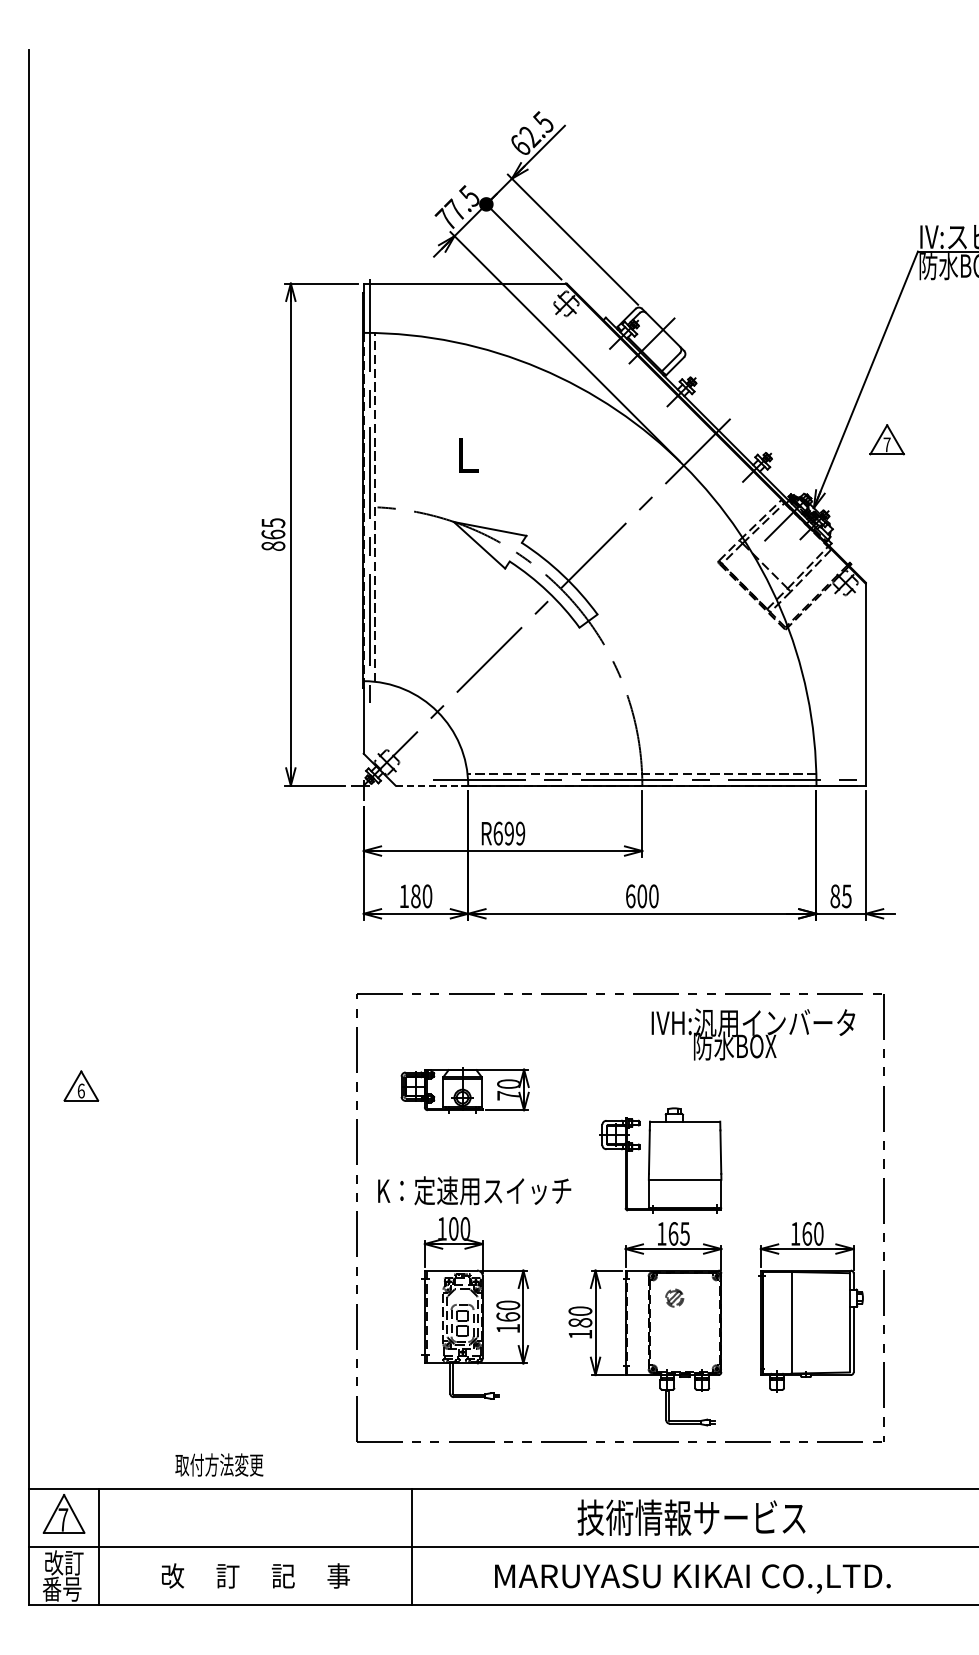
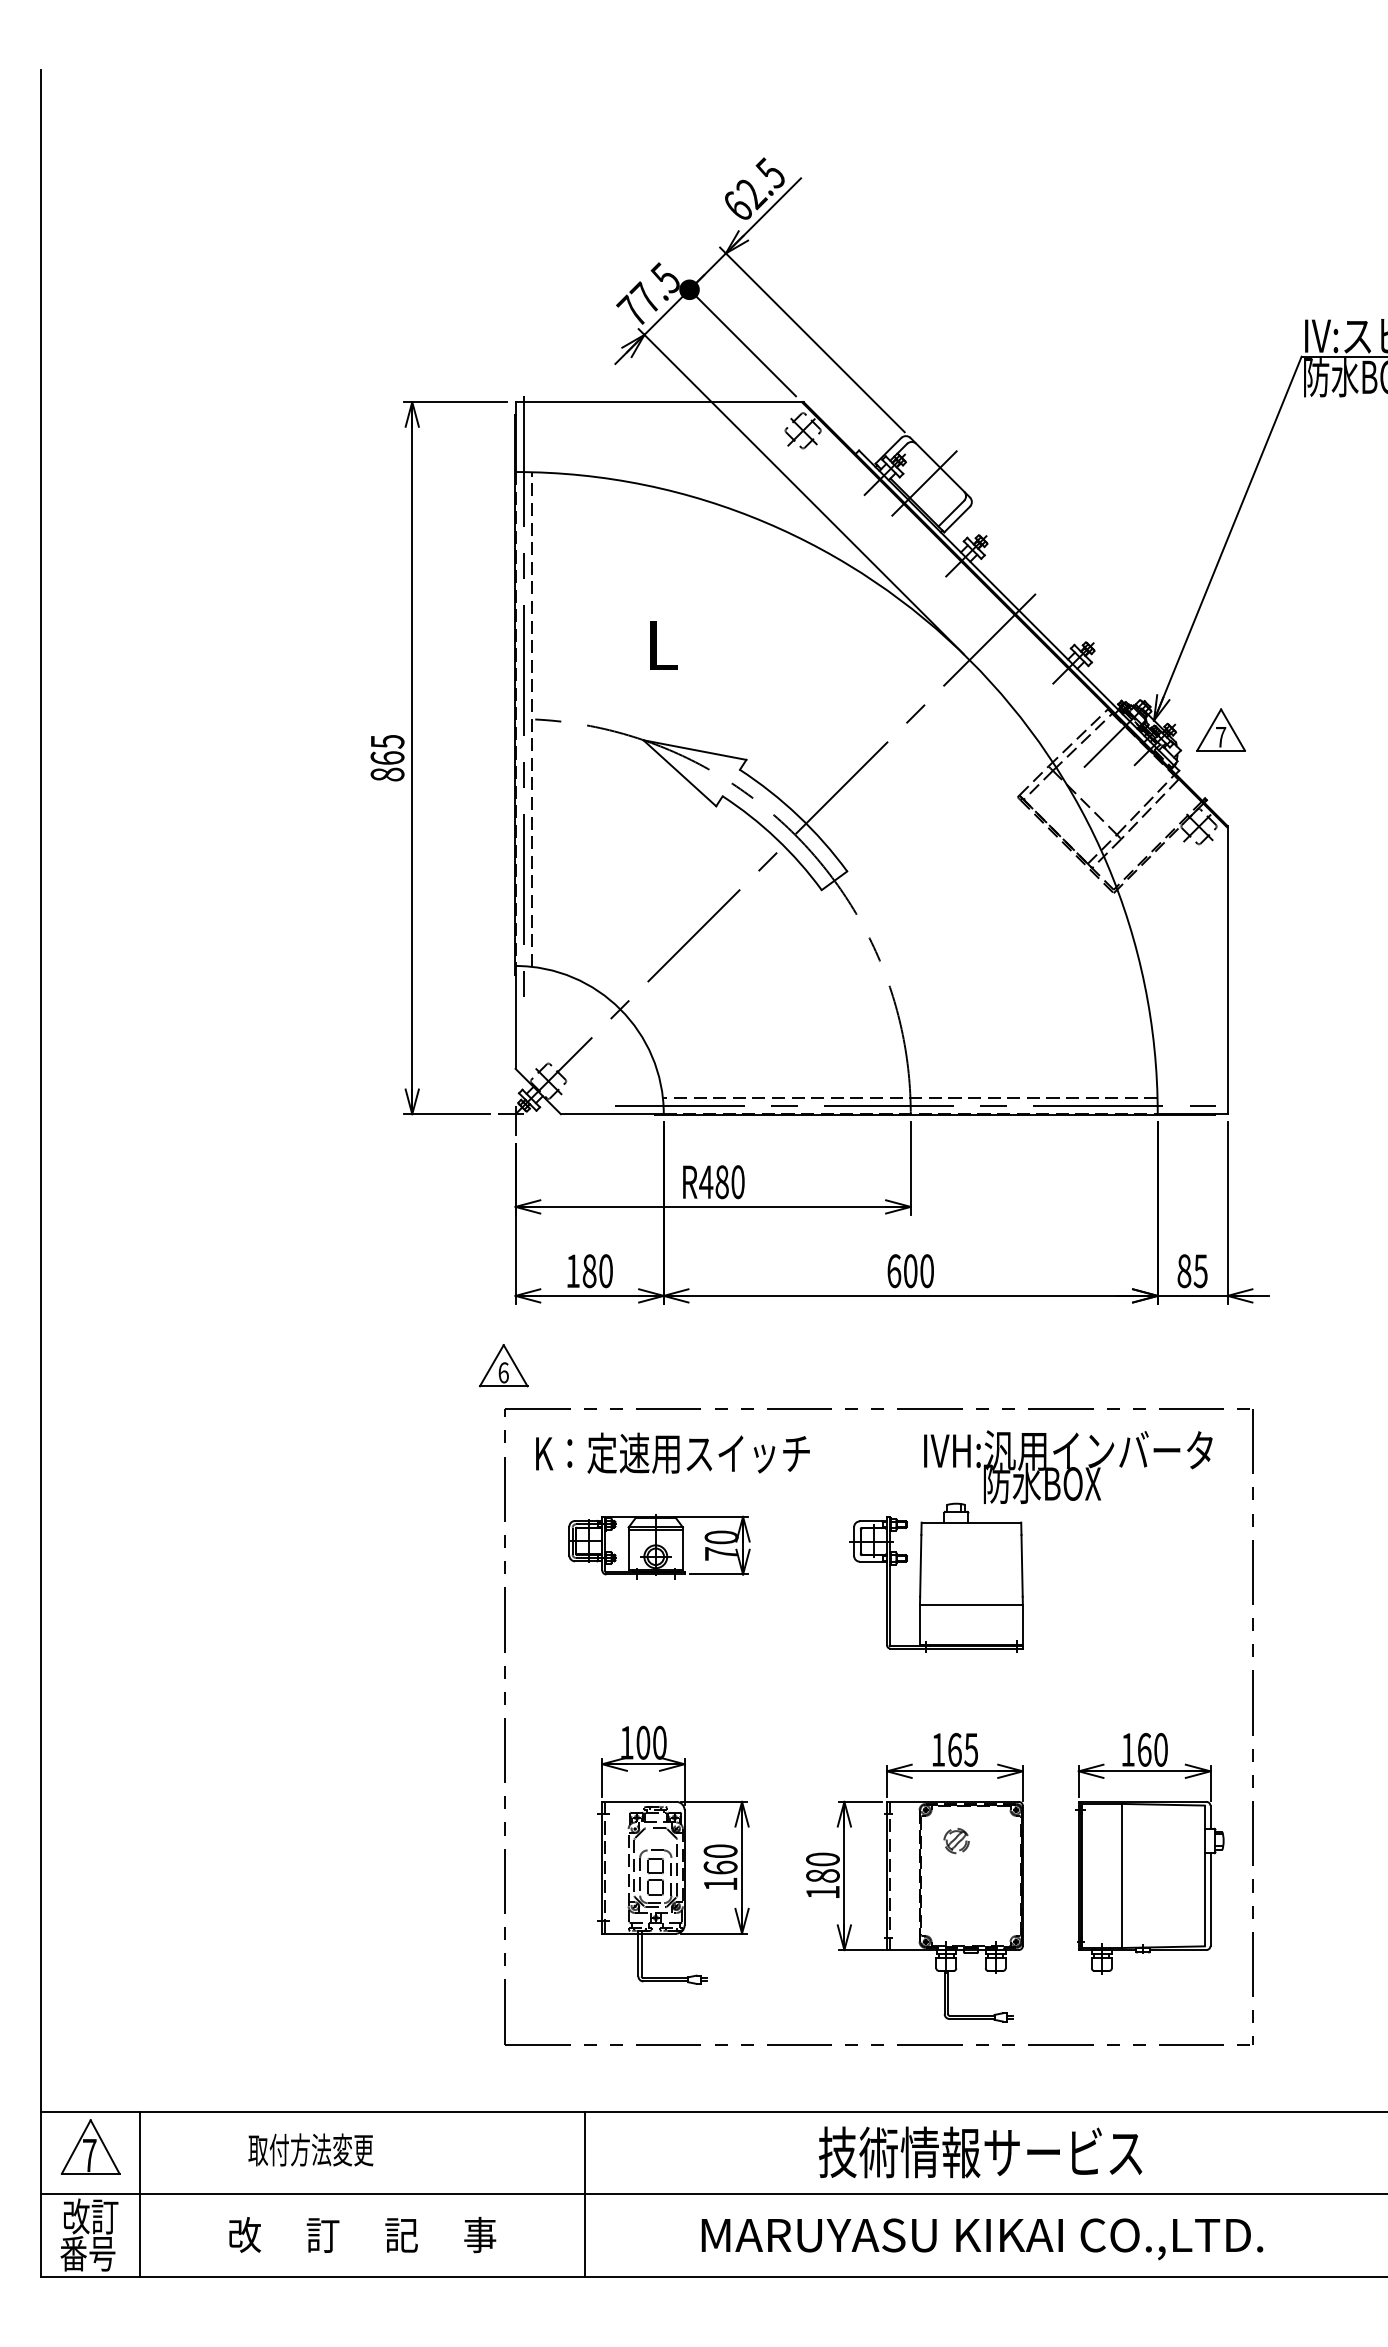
part: (886, 439) -> (1220, 729), moved
line: (432, 785) -> (613, 1113), dashed -> solid
text: (509, 833) -> (722, 1182), R699 -> R480
part: (81, 1085) -> (503, 1364), moved
part: (660, 1160) -> (936, 1577), moved
text: (474, 1190) -> (672, 1452), moved
text: (219, 1464) -> (311, 2149), moved

